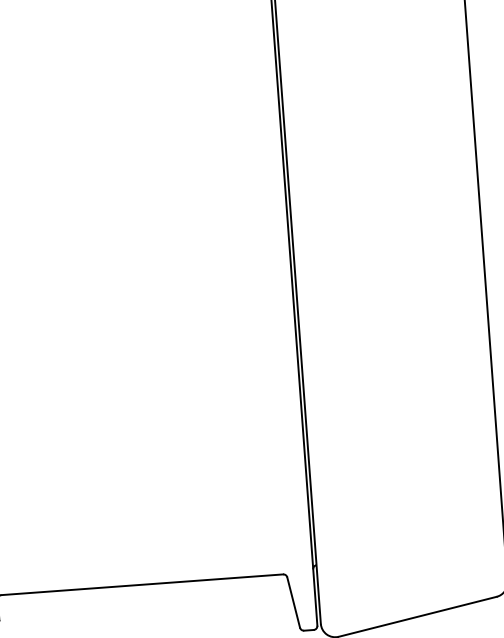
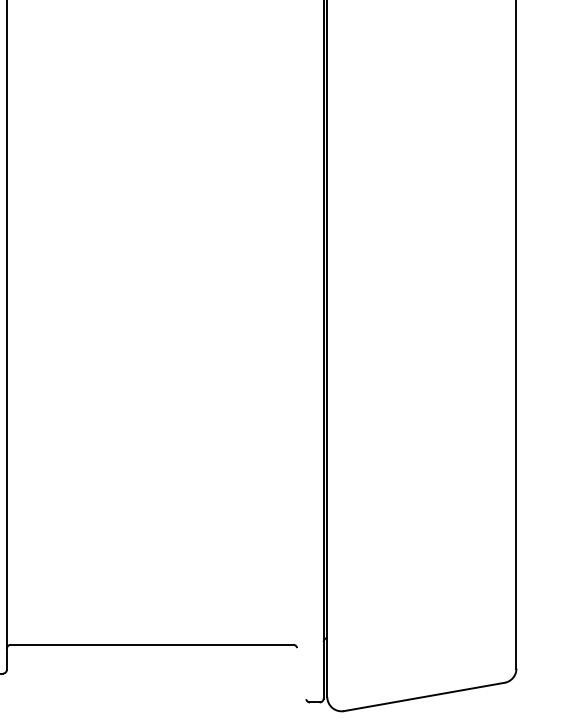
line: (293, 602) -> (301, 673), removed

